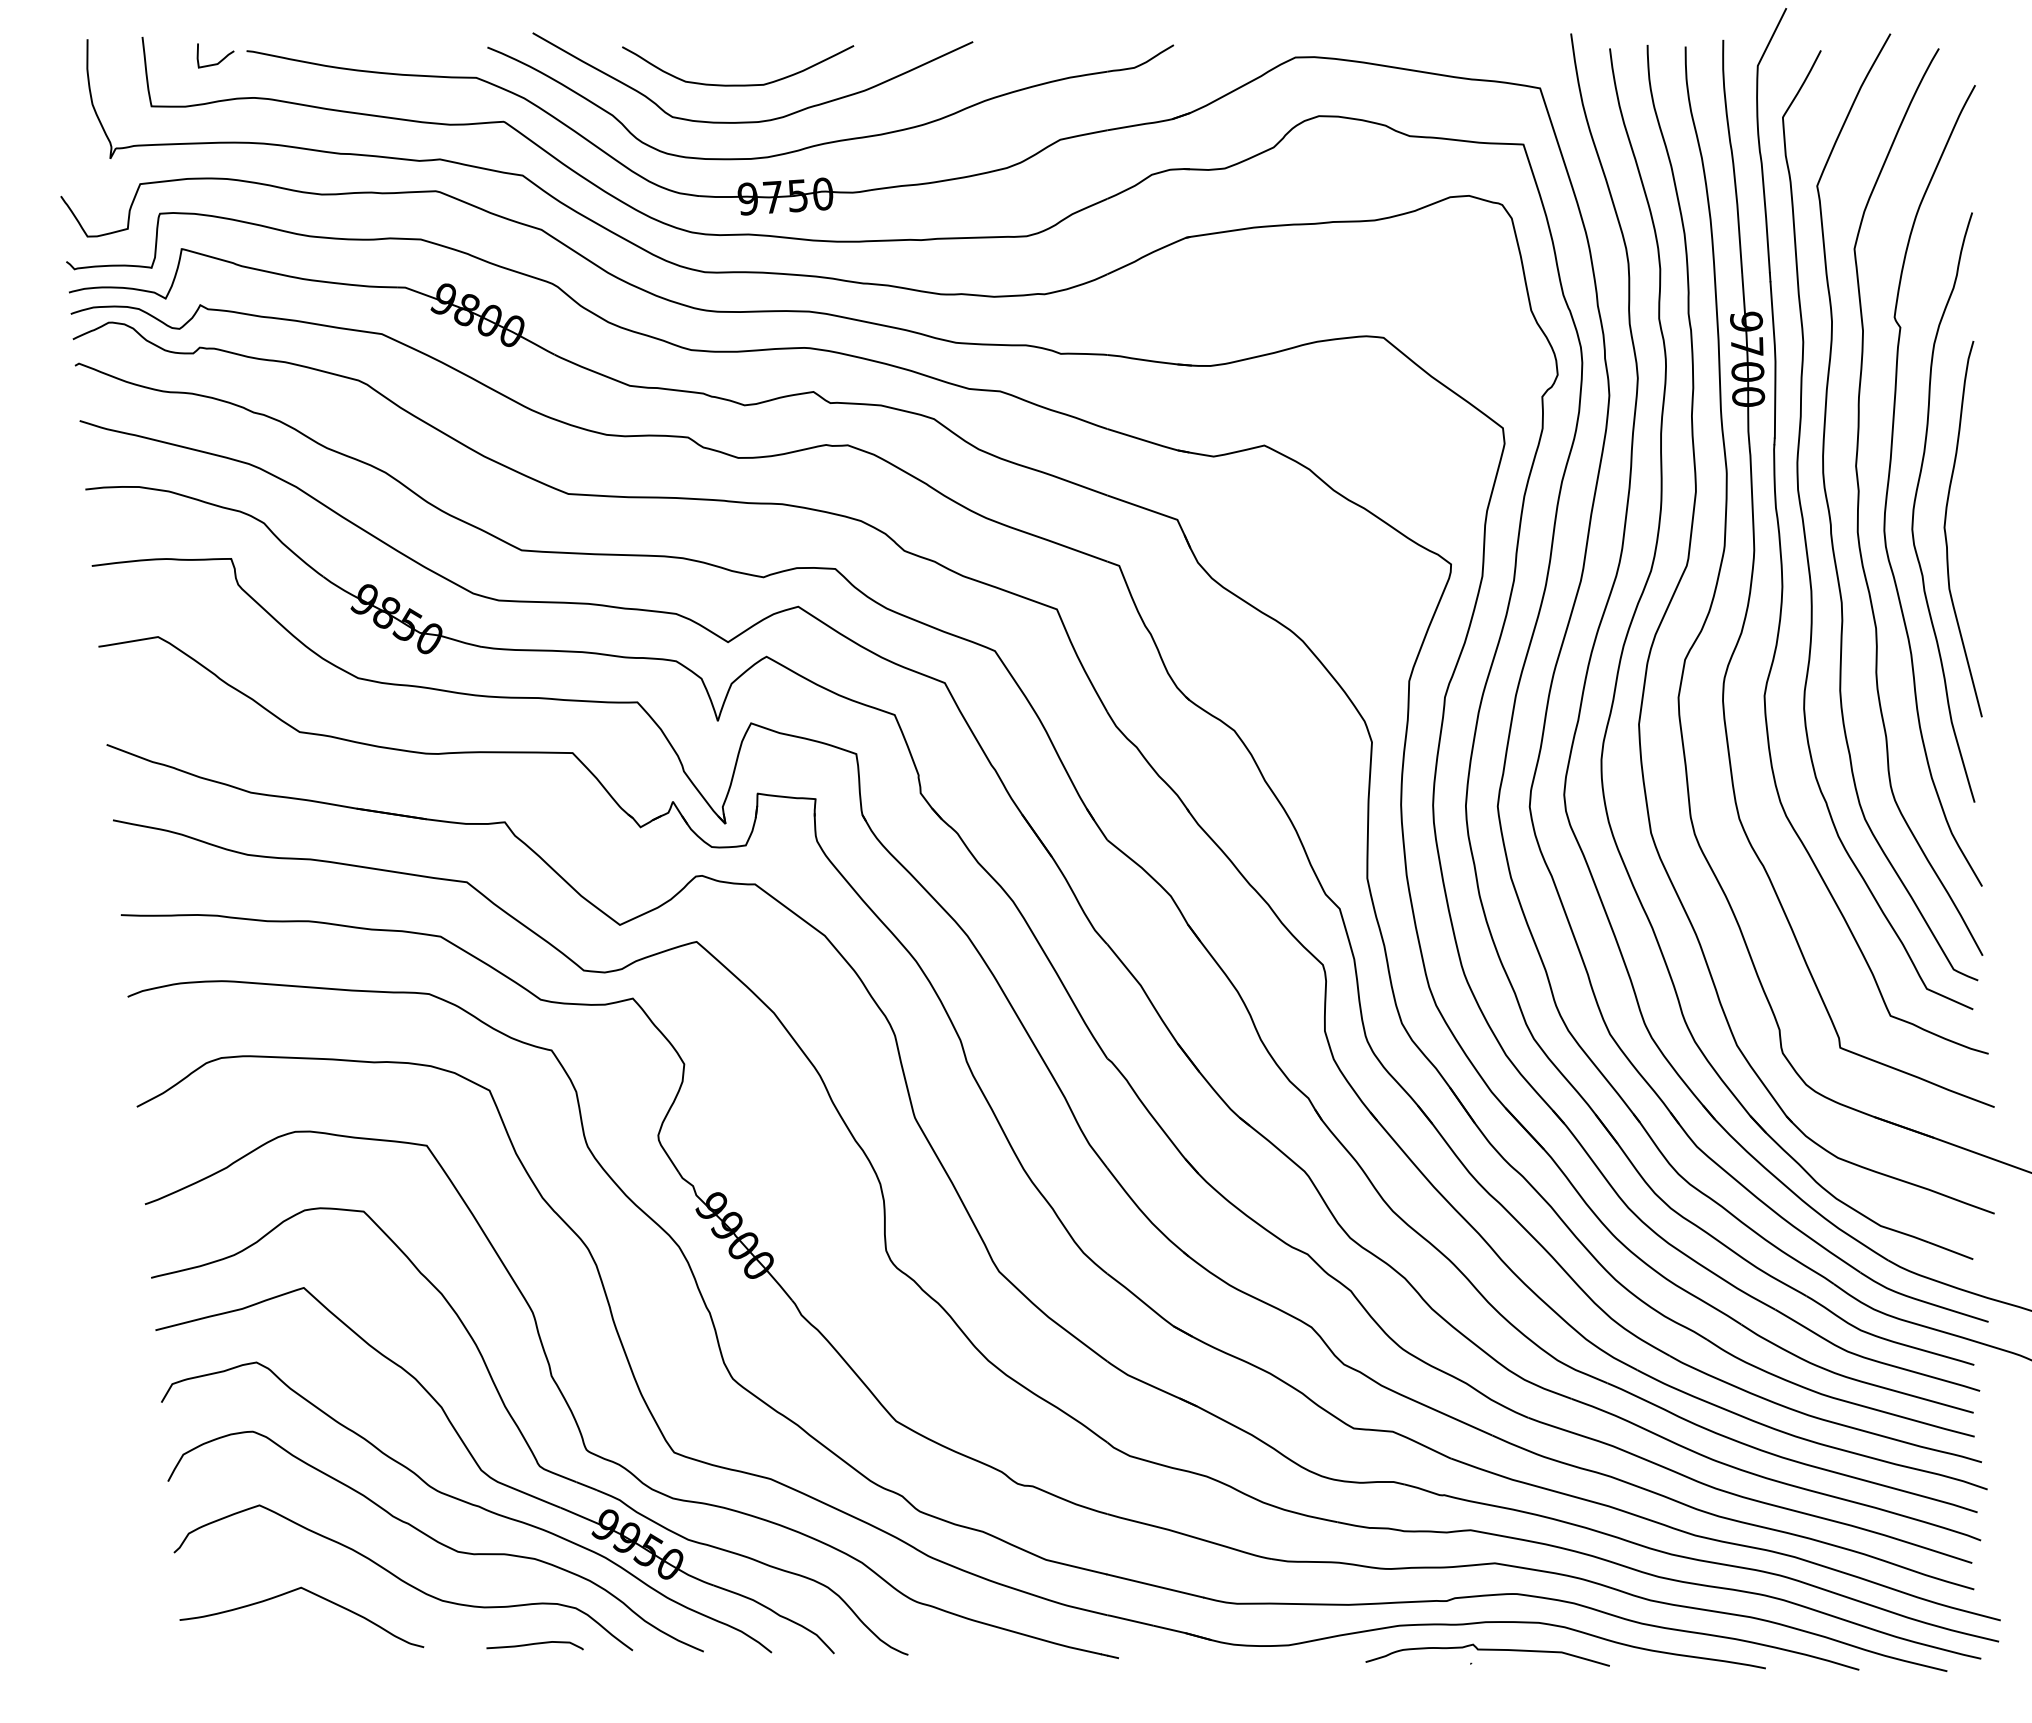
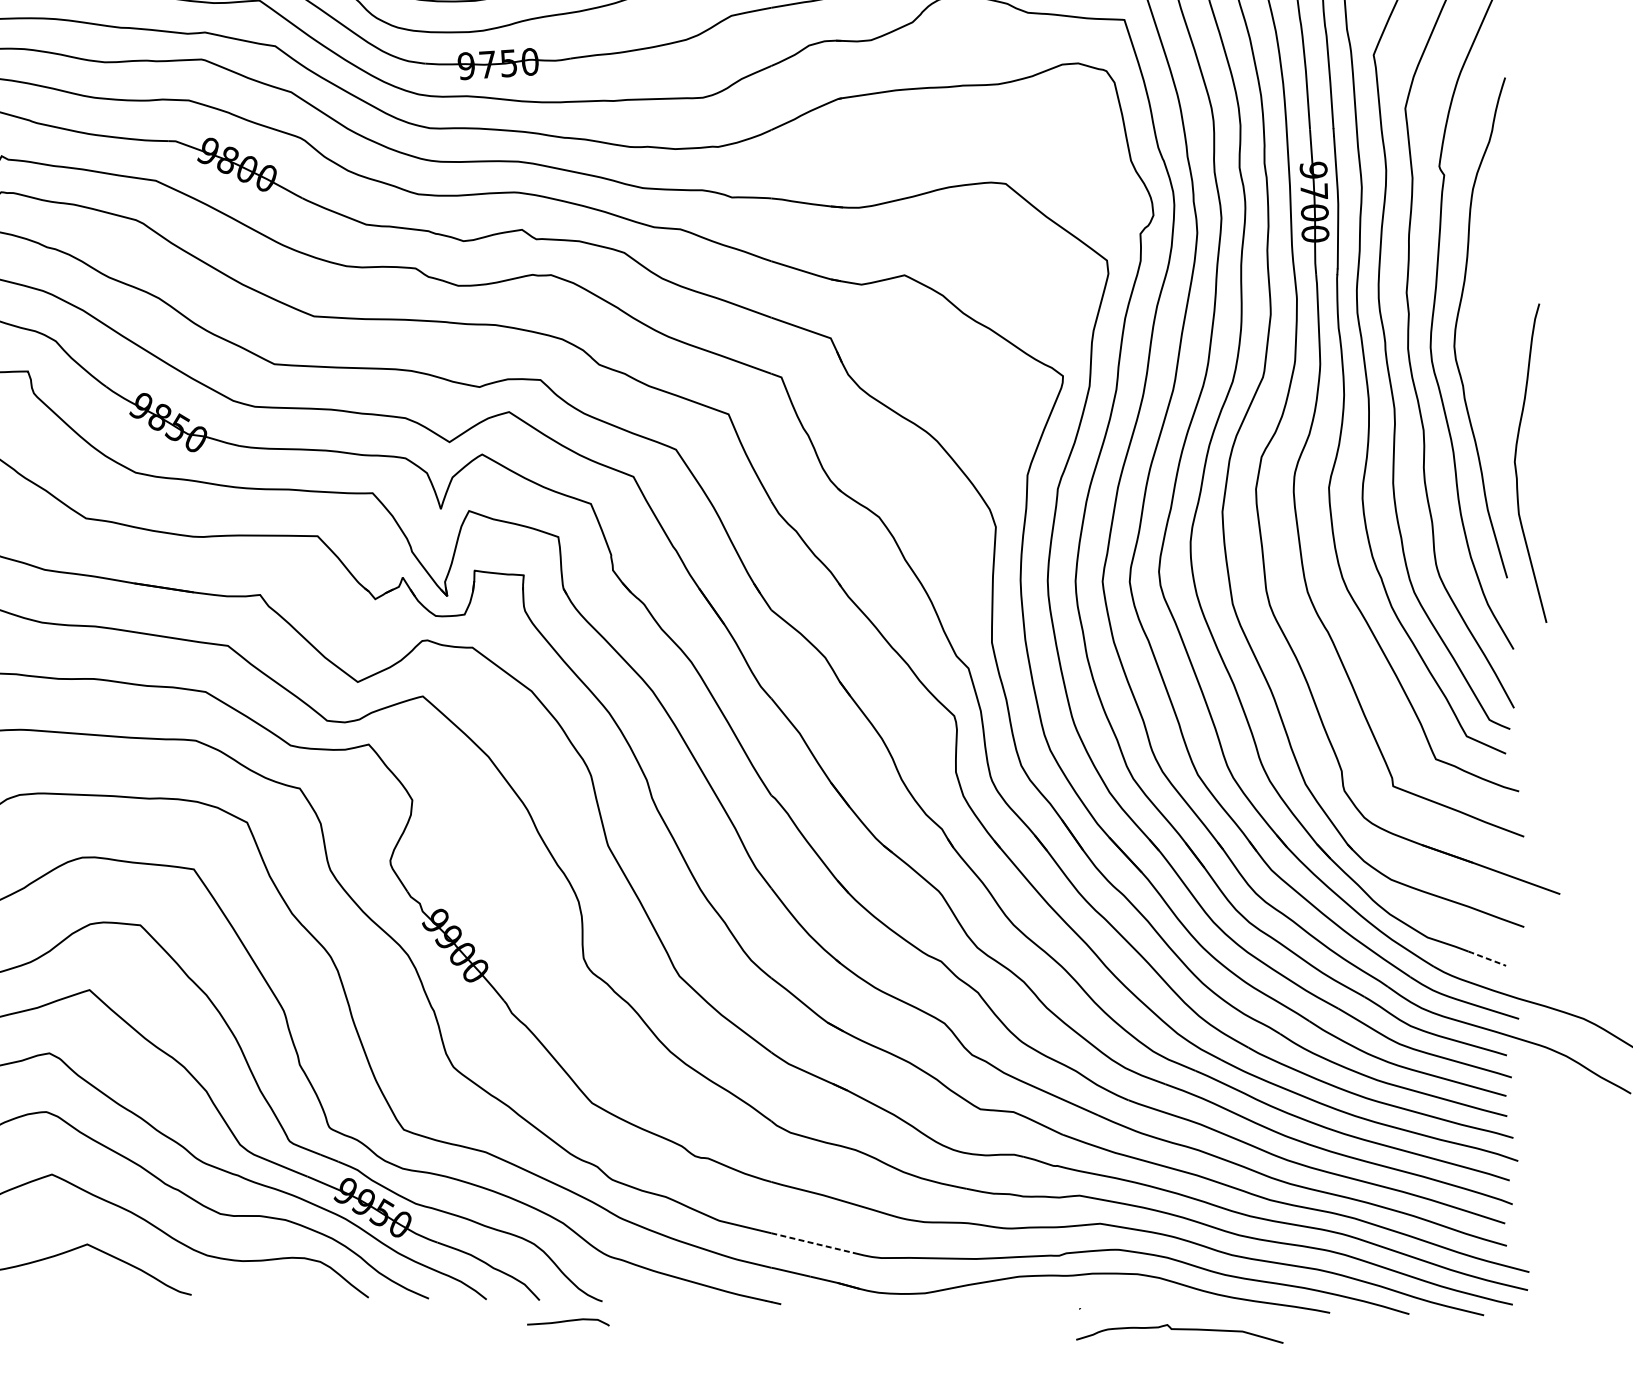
curve: (1946, 532) -> (1516, 466), moved
line: (1950, 1250) -> (1486, 958), solid -> dashed
line: (1155, 1586) -> (812, 1243), solid -> dashed
curve: (534, 1644) -> (567, 1321), moved
curve: (1487, 1650) -> (1179, 1329), moved

